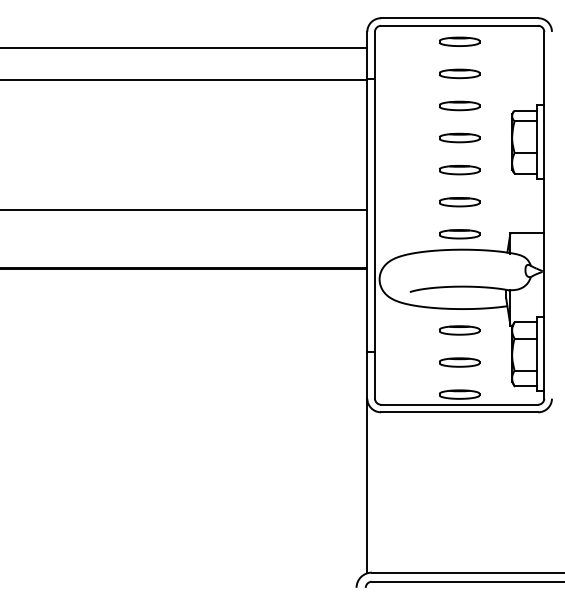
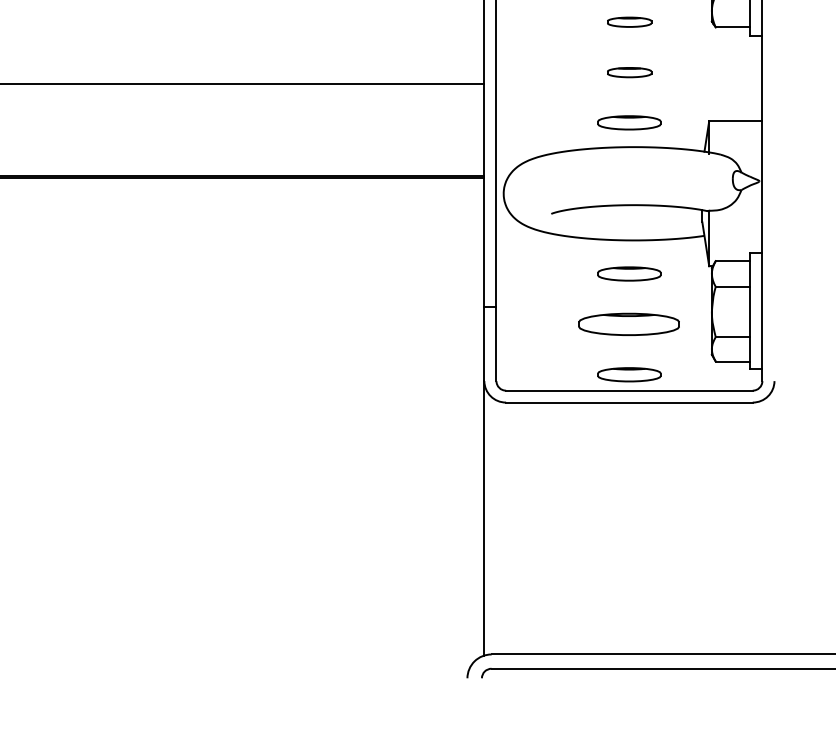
part: (459, 170) -> (629, 22), size x0.7
part: (459, 202) -> (629, 72), size x0.7
part: (459, 362) -> (629, 324), size x1.6

